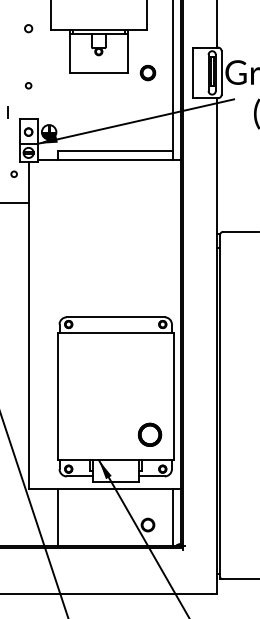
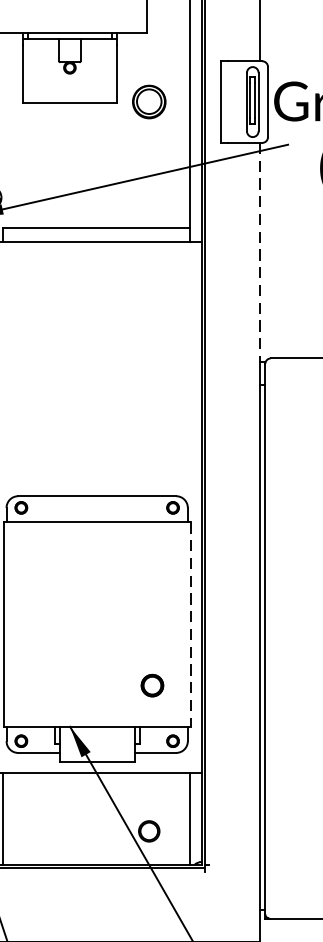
part: (147, 73) -> (148, 103), size x1.4
line: (216, 166) -> (259, 253), solid -> dashed
line: (173, 397) -> (190, 625), solid -> dashed
part: (149, 434) -> (151, 685), size x0.6

